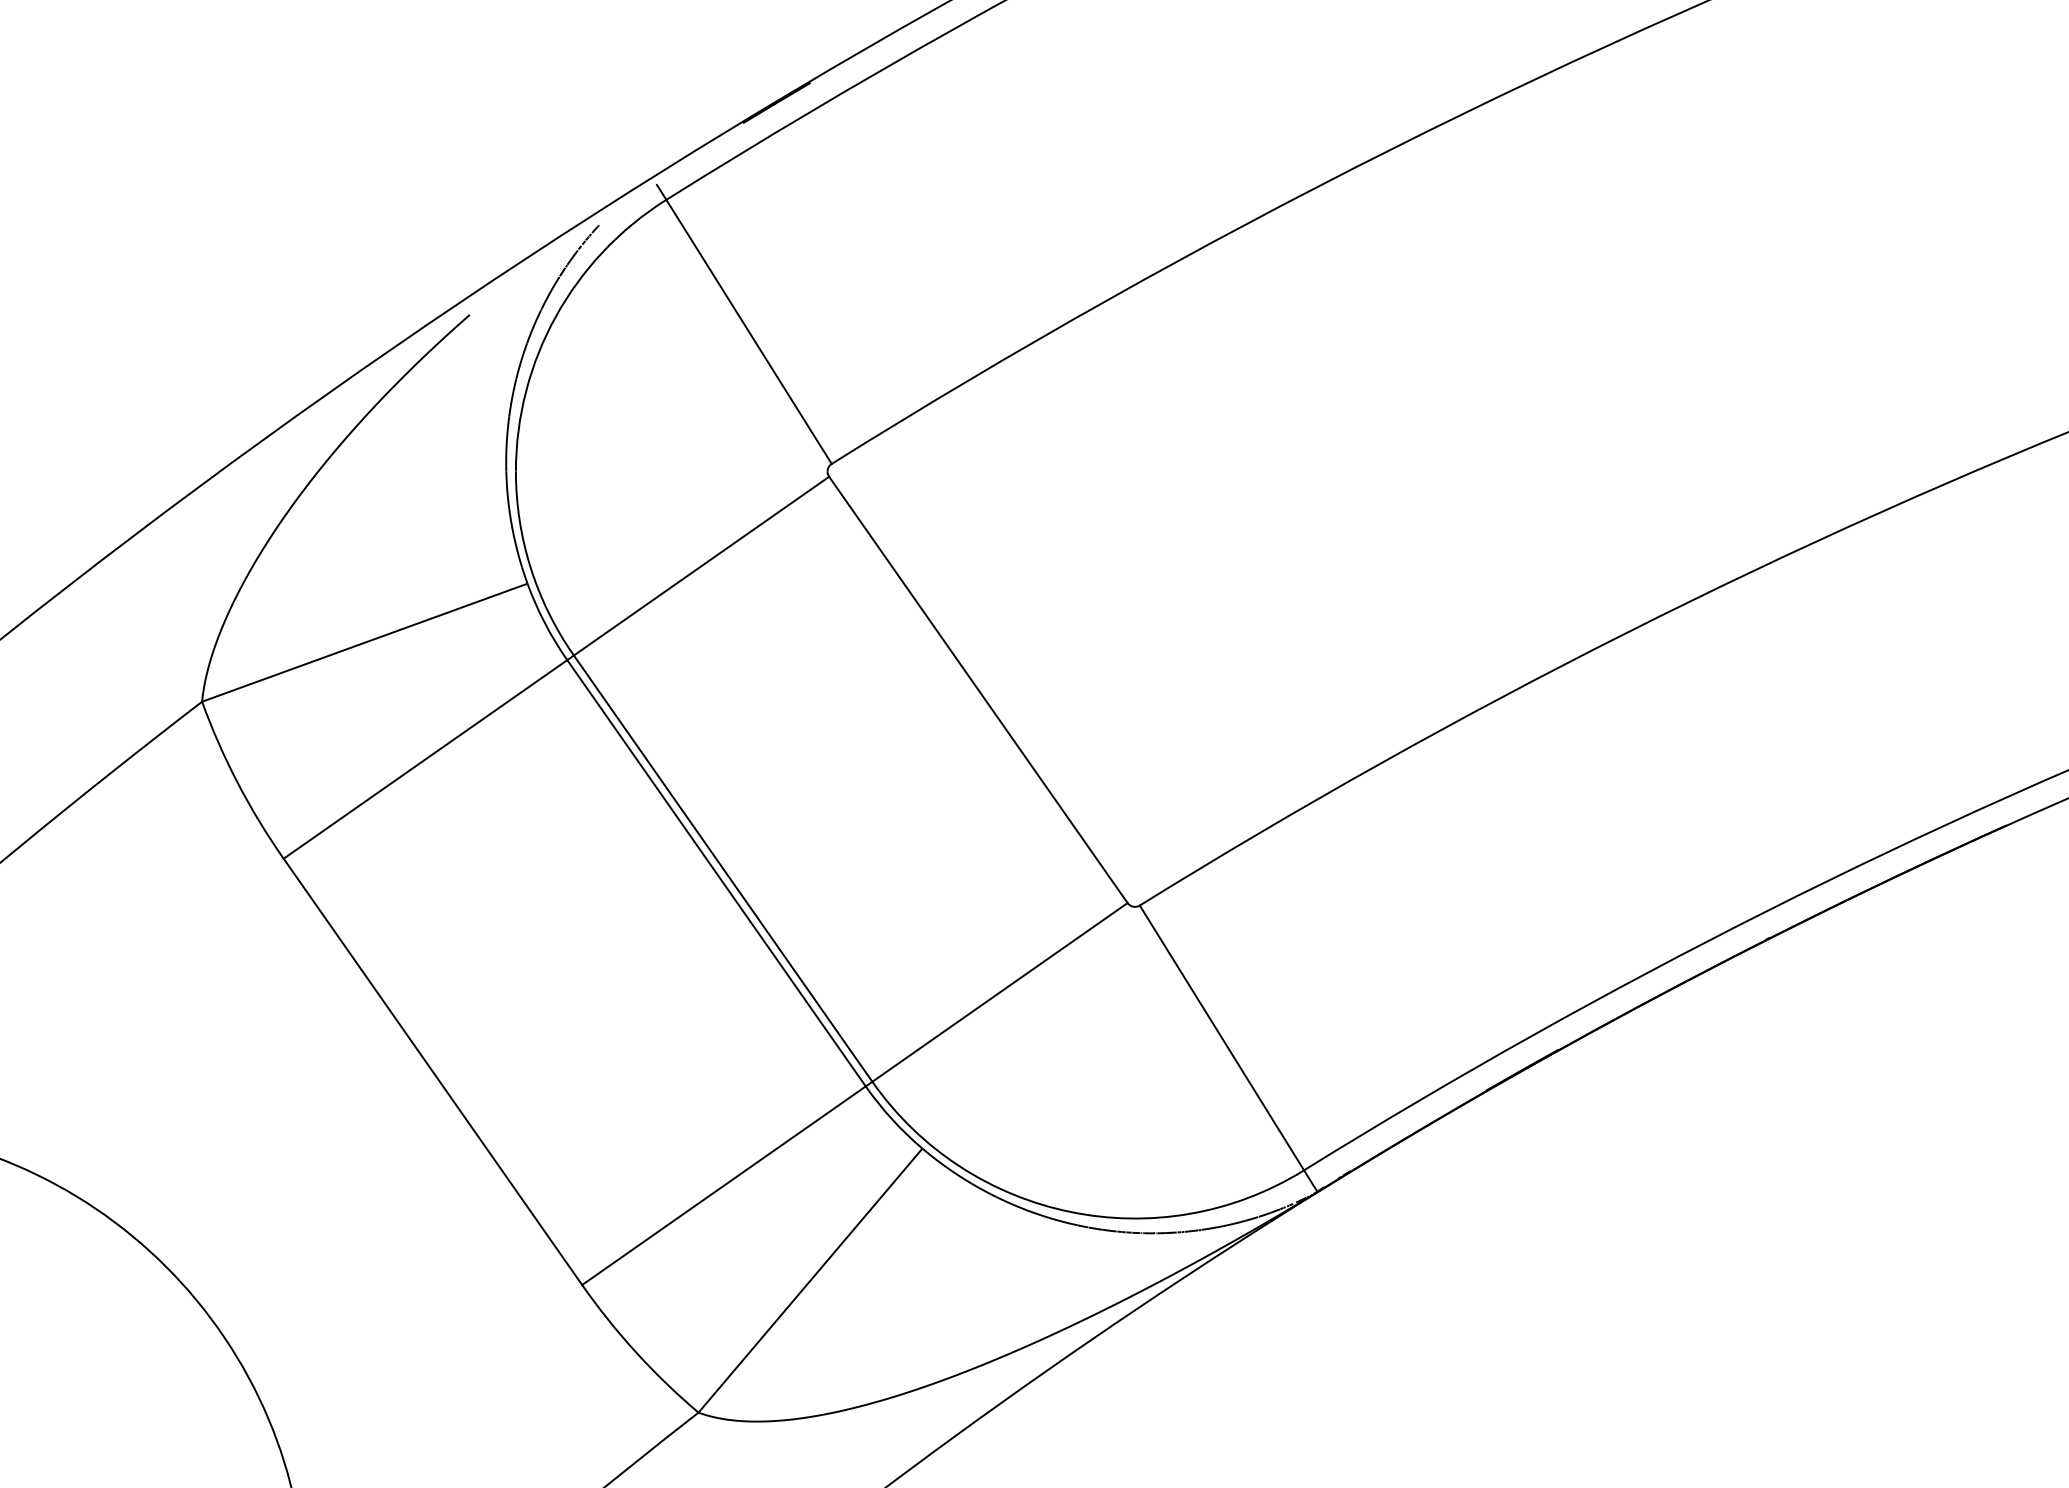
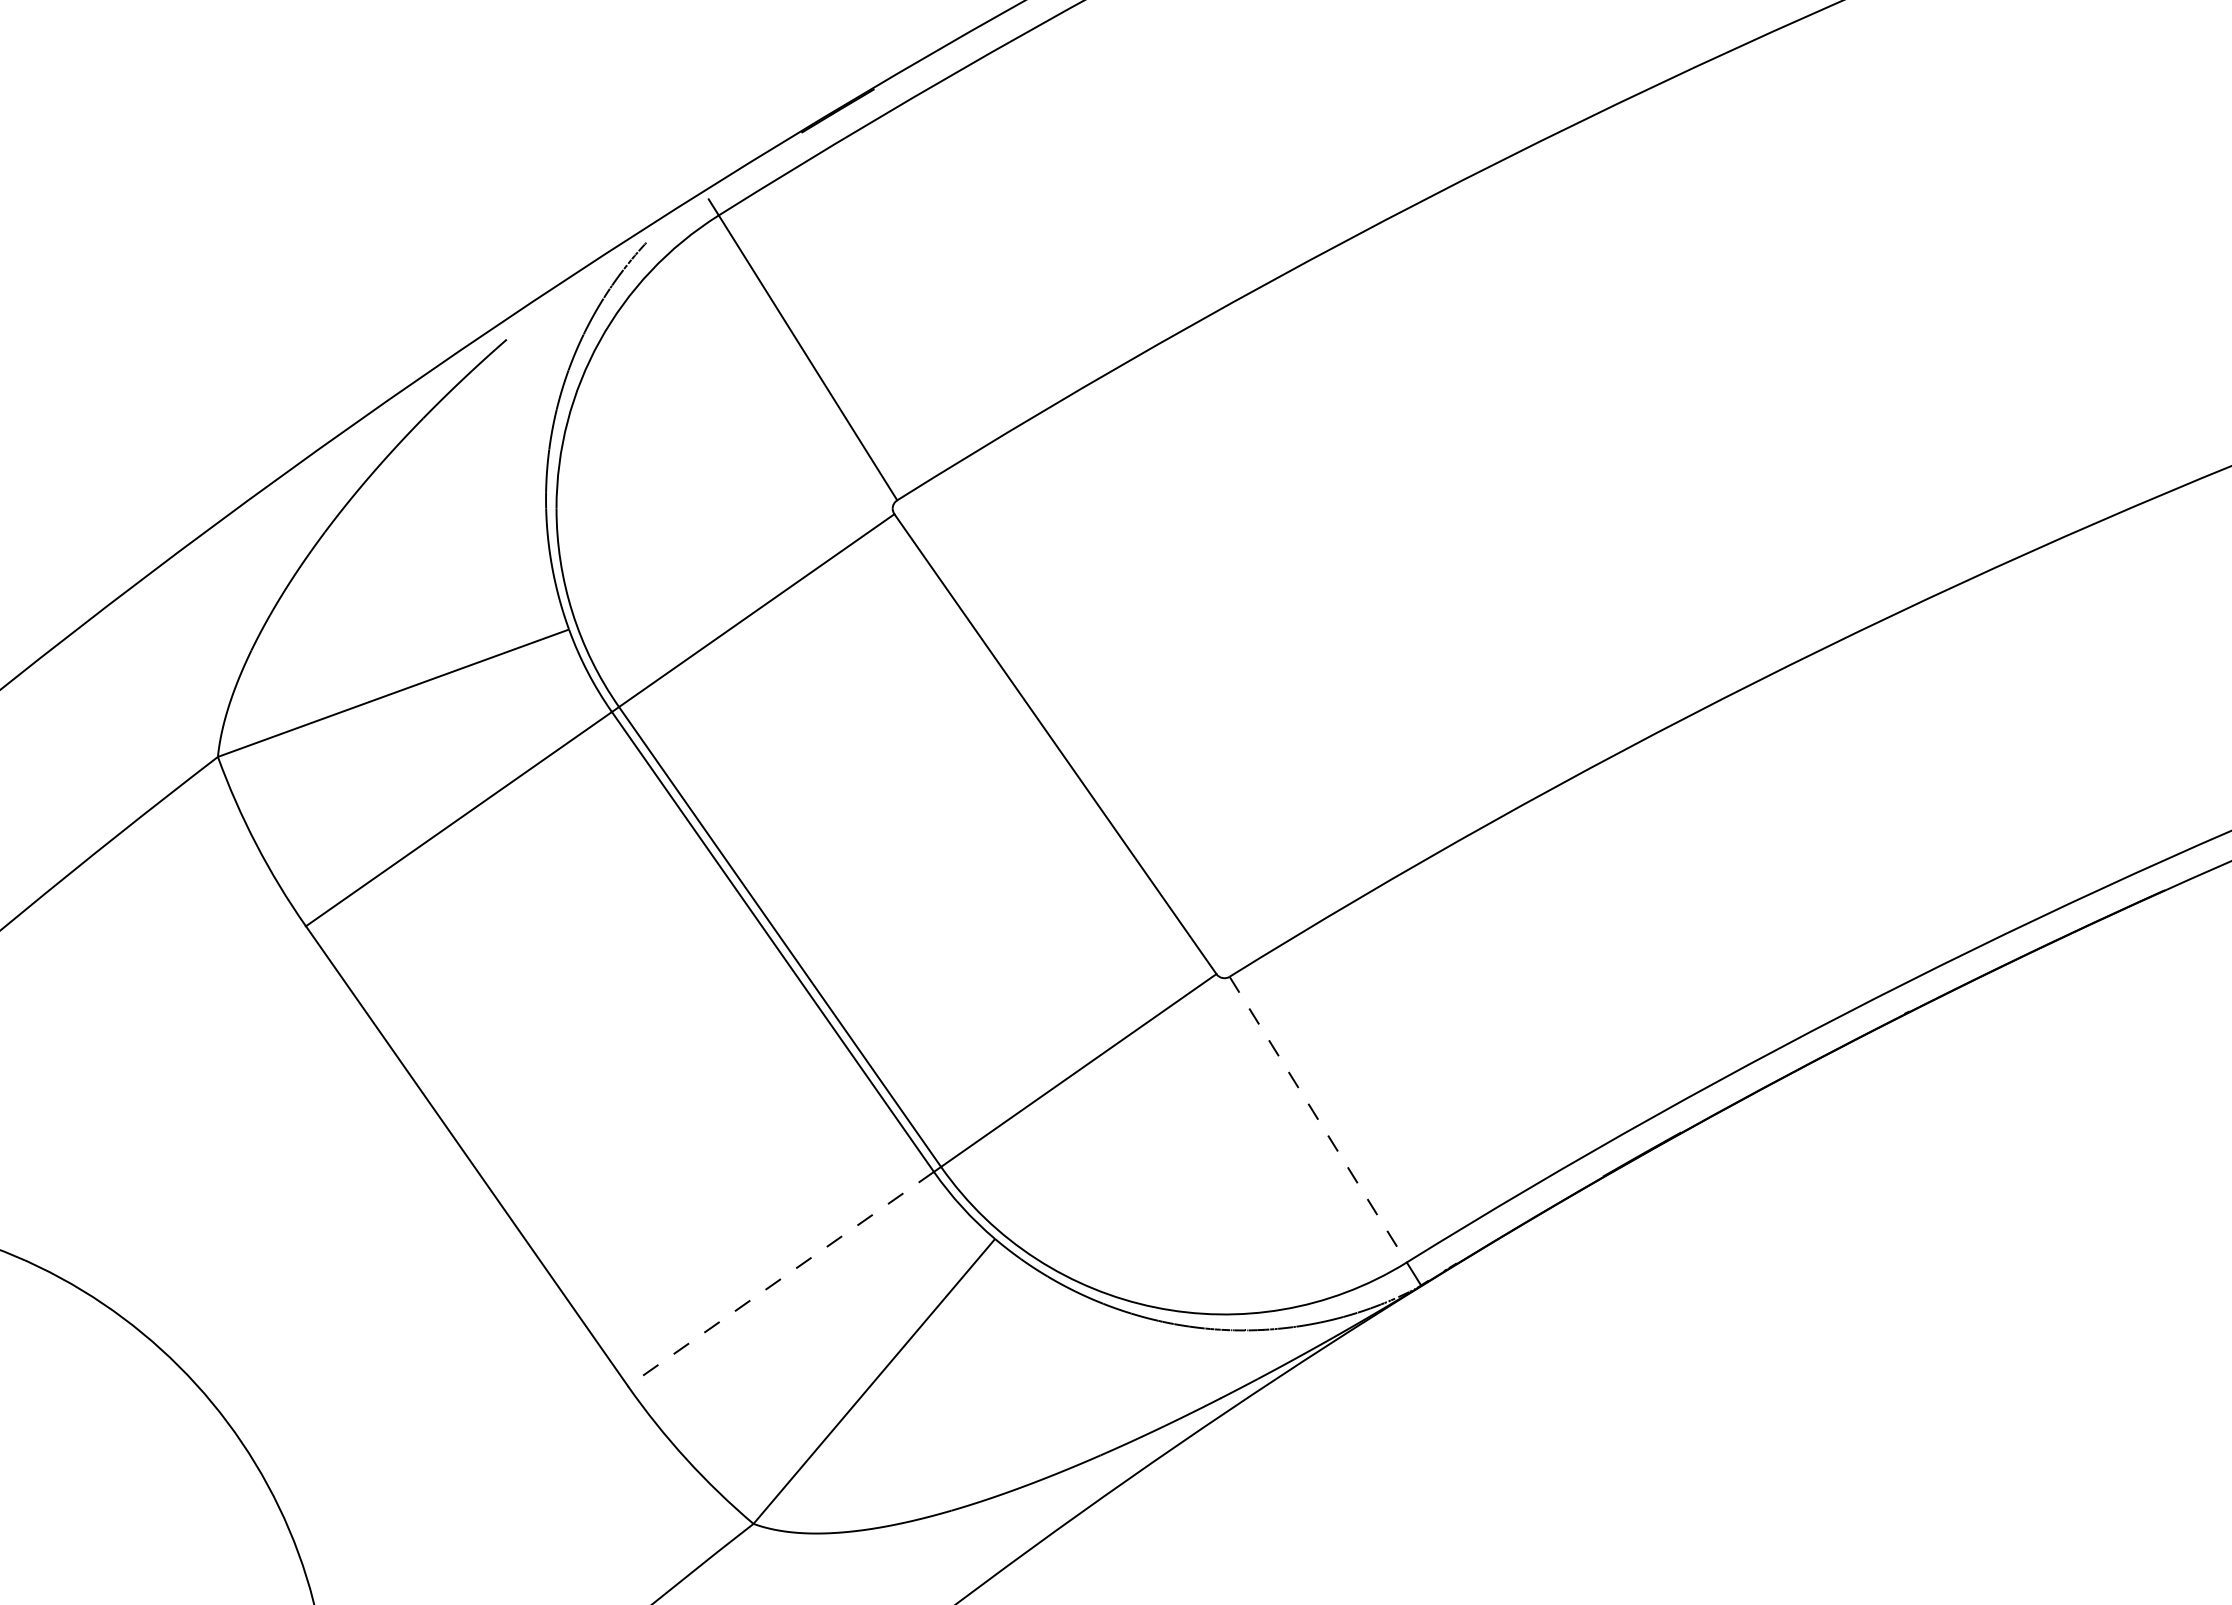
line: (1222, 1038) -> (1318, 1120), solid -> dashed
line: (723, 1186) -> (780, 1279), solid -> dashed

